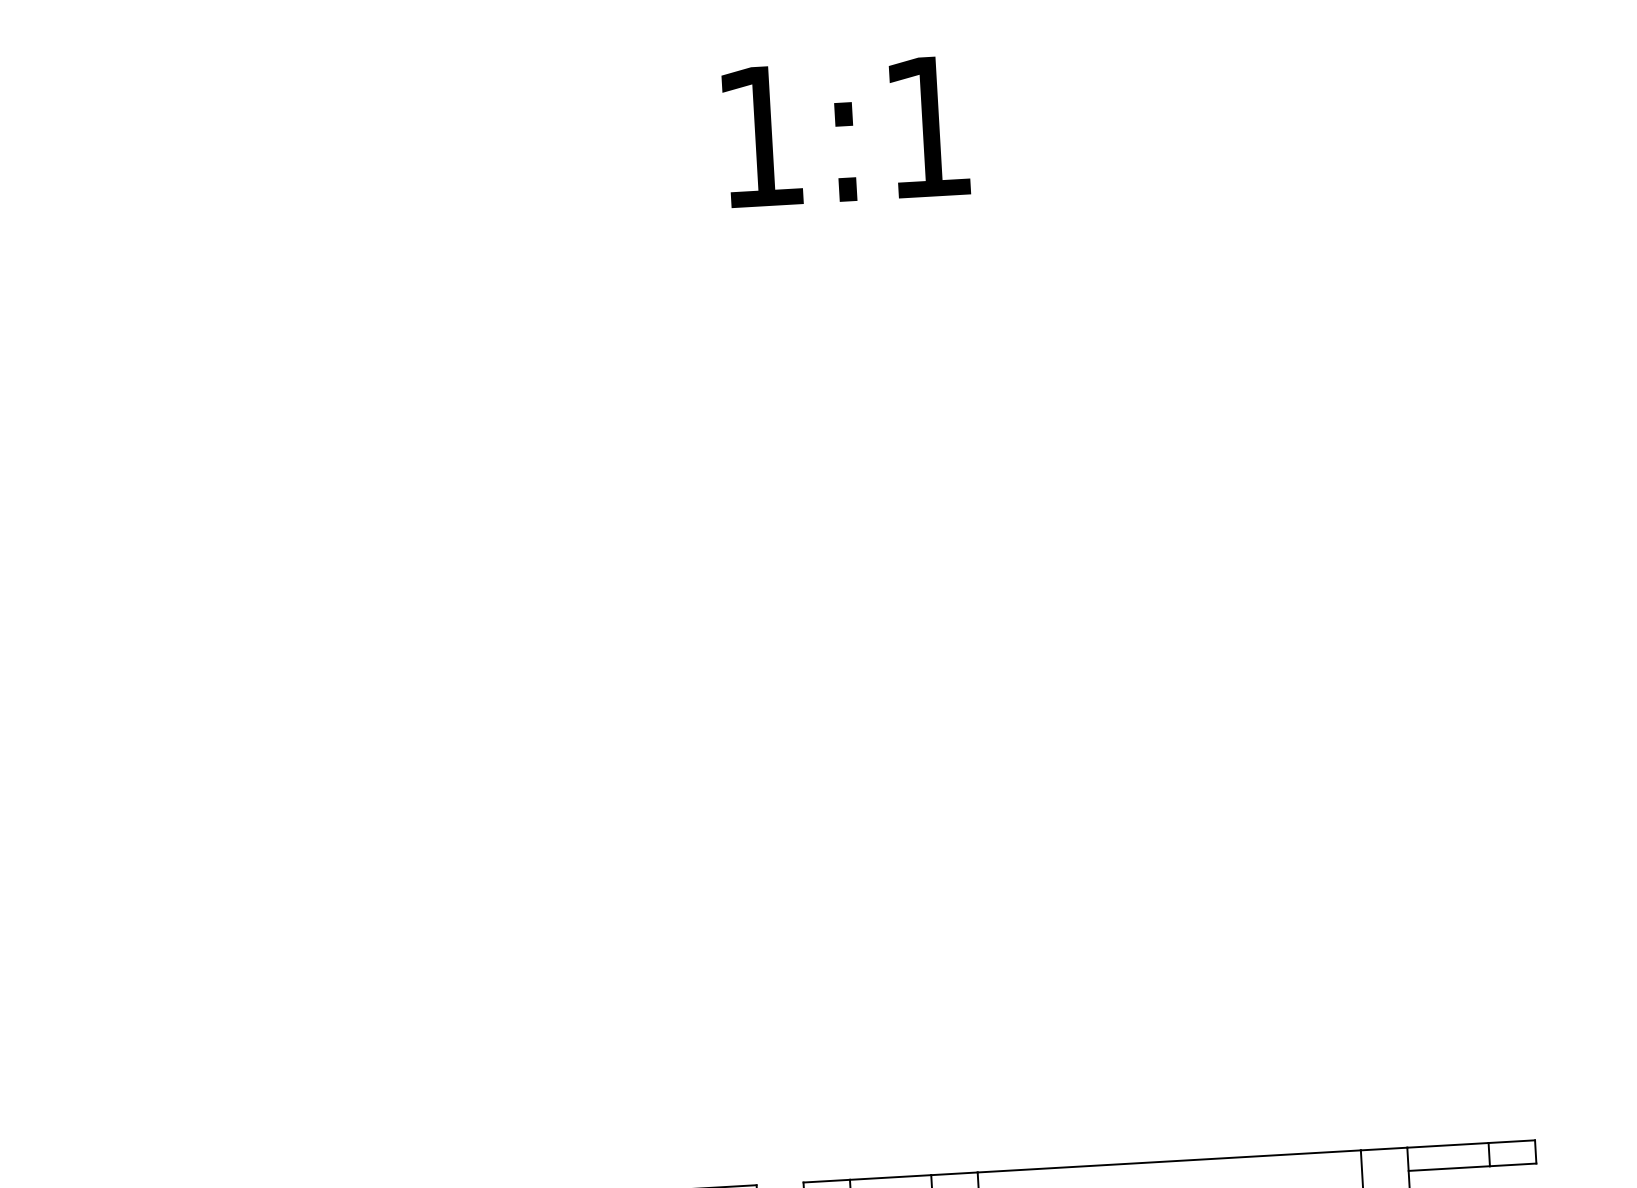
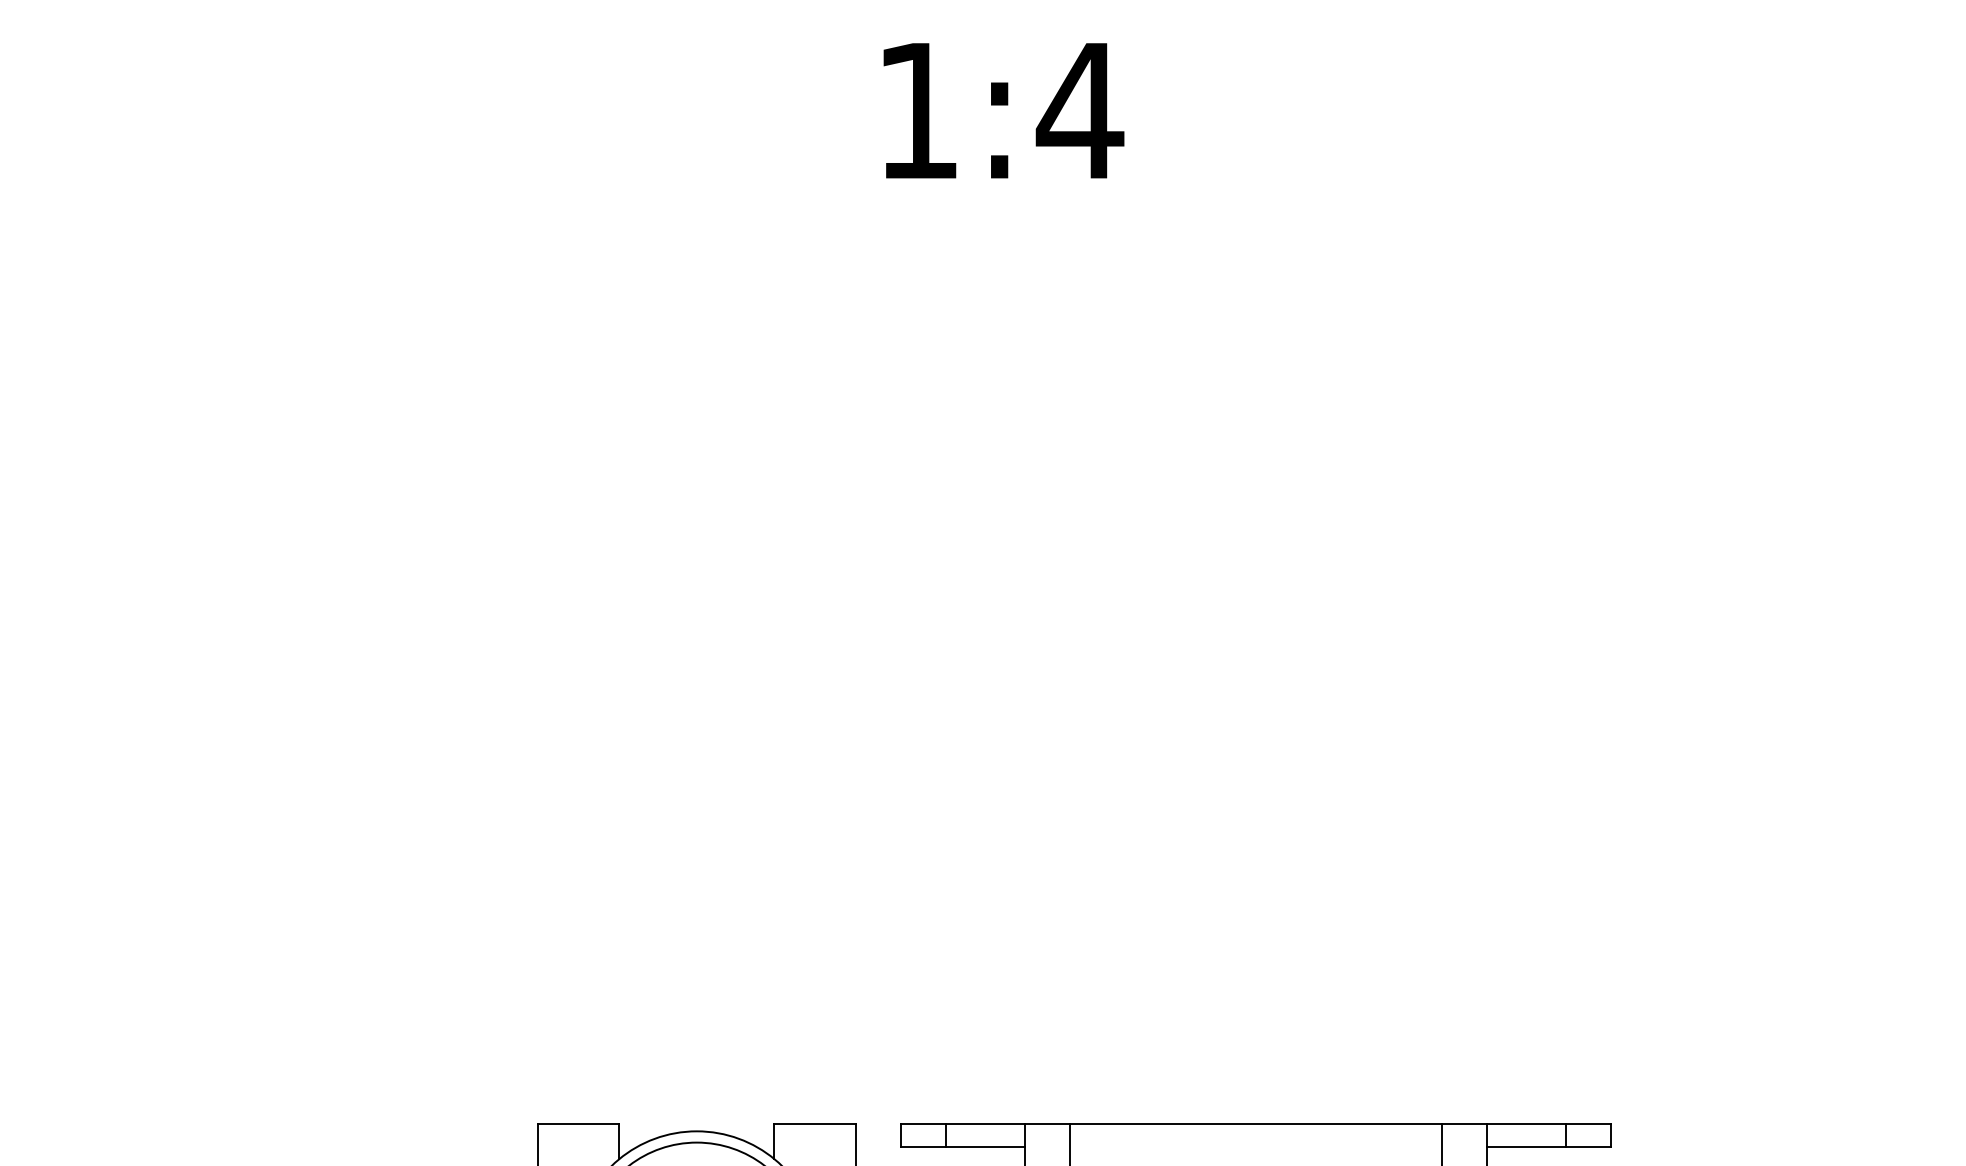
text: (926, 126) -> (1079, 110), 1:1 -> 1:4

